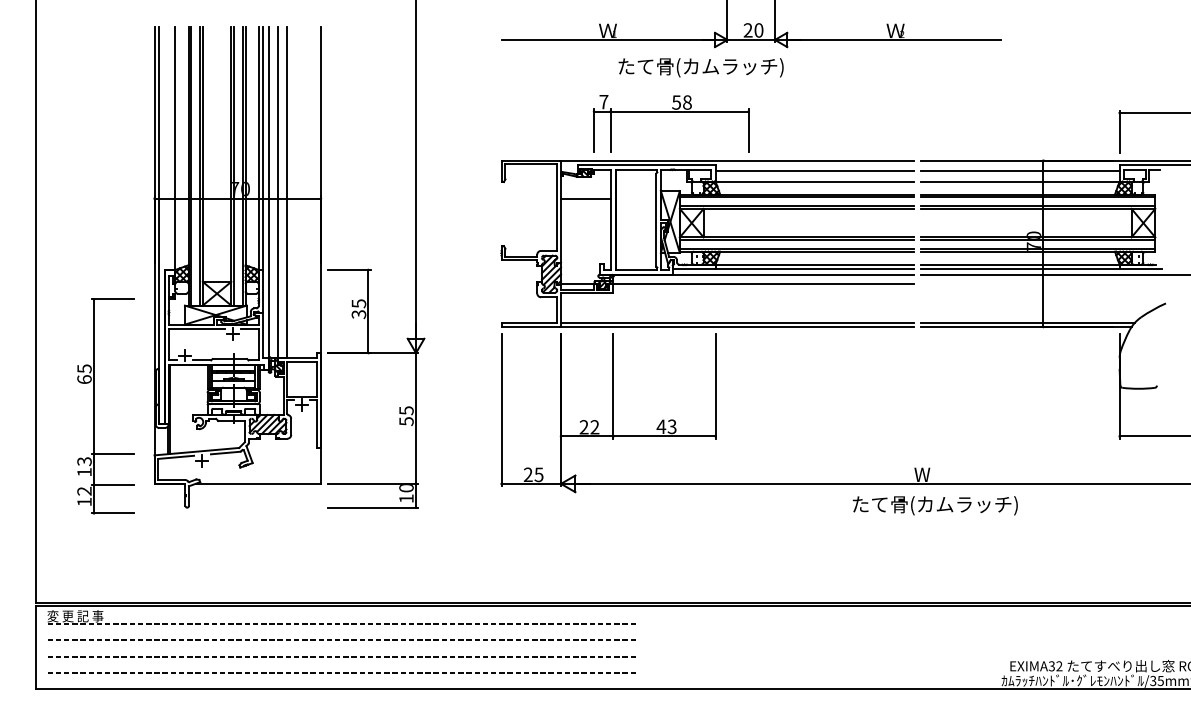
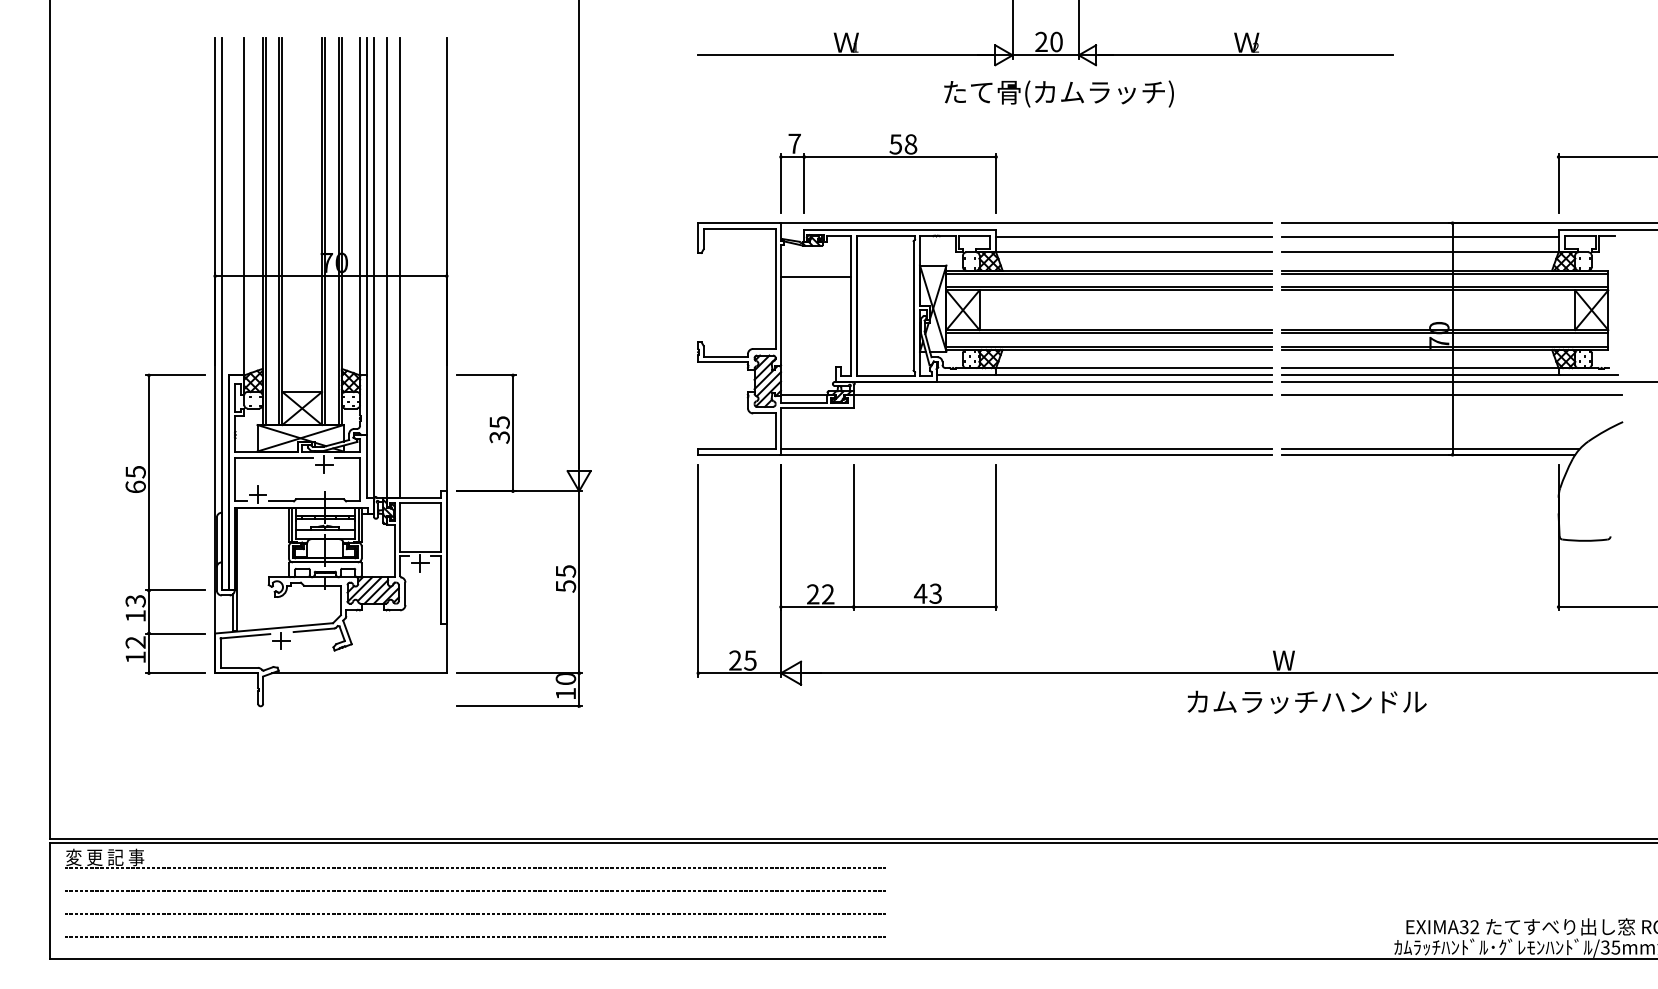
text: (700, 67) -> (1058, 93), moved
part: (671, 111) -> (888, 157), moved
line: (1042, 284) -> (1451, 395), added
part: (94, 405) -> (149, 523), moved
text: (938, 505) -> (1306, 703), たて骨(カムラッチ) -> カムラッチハンドル

